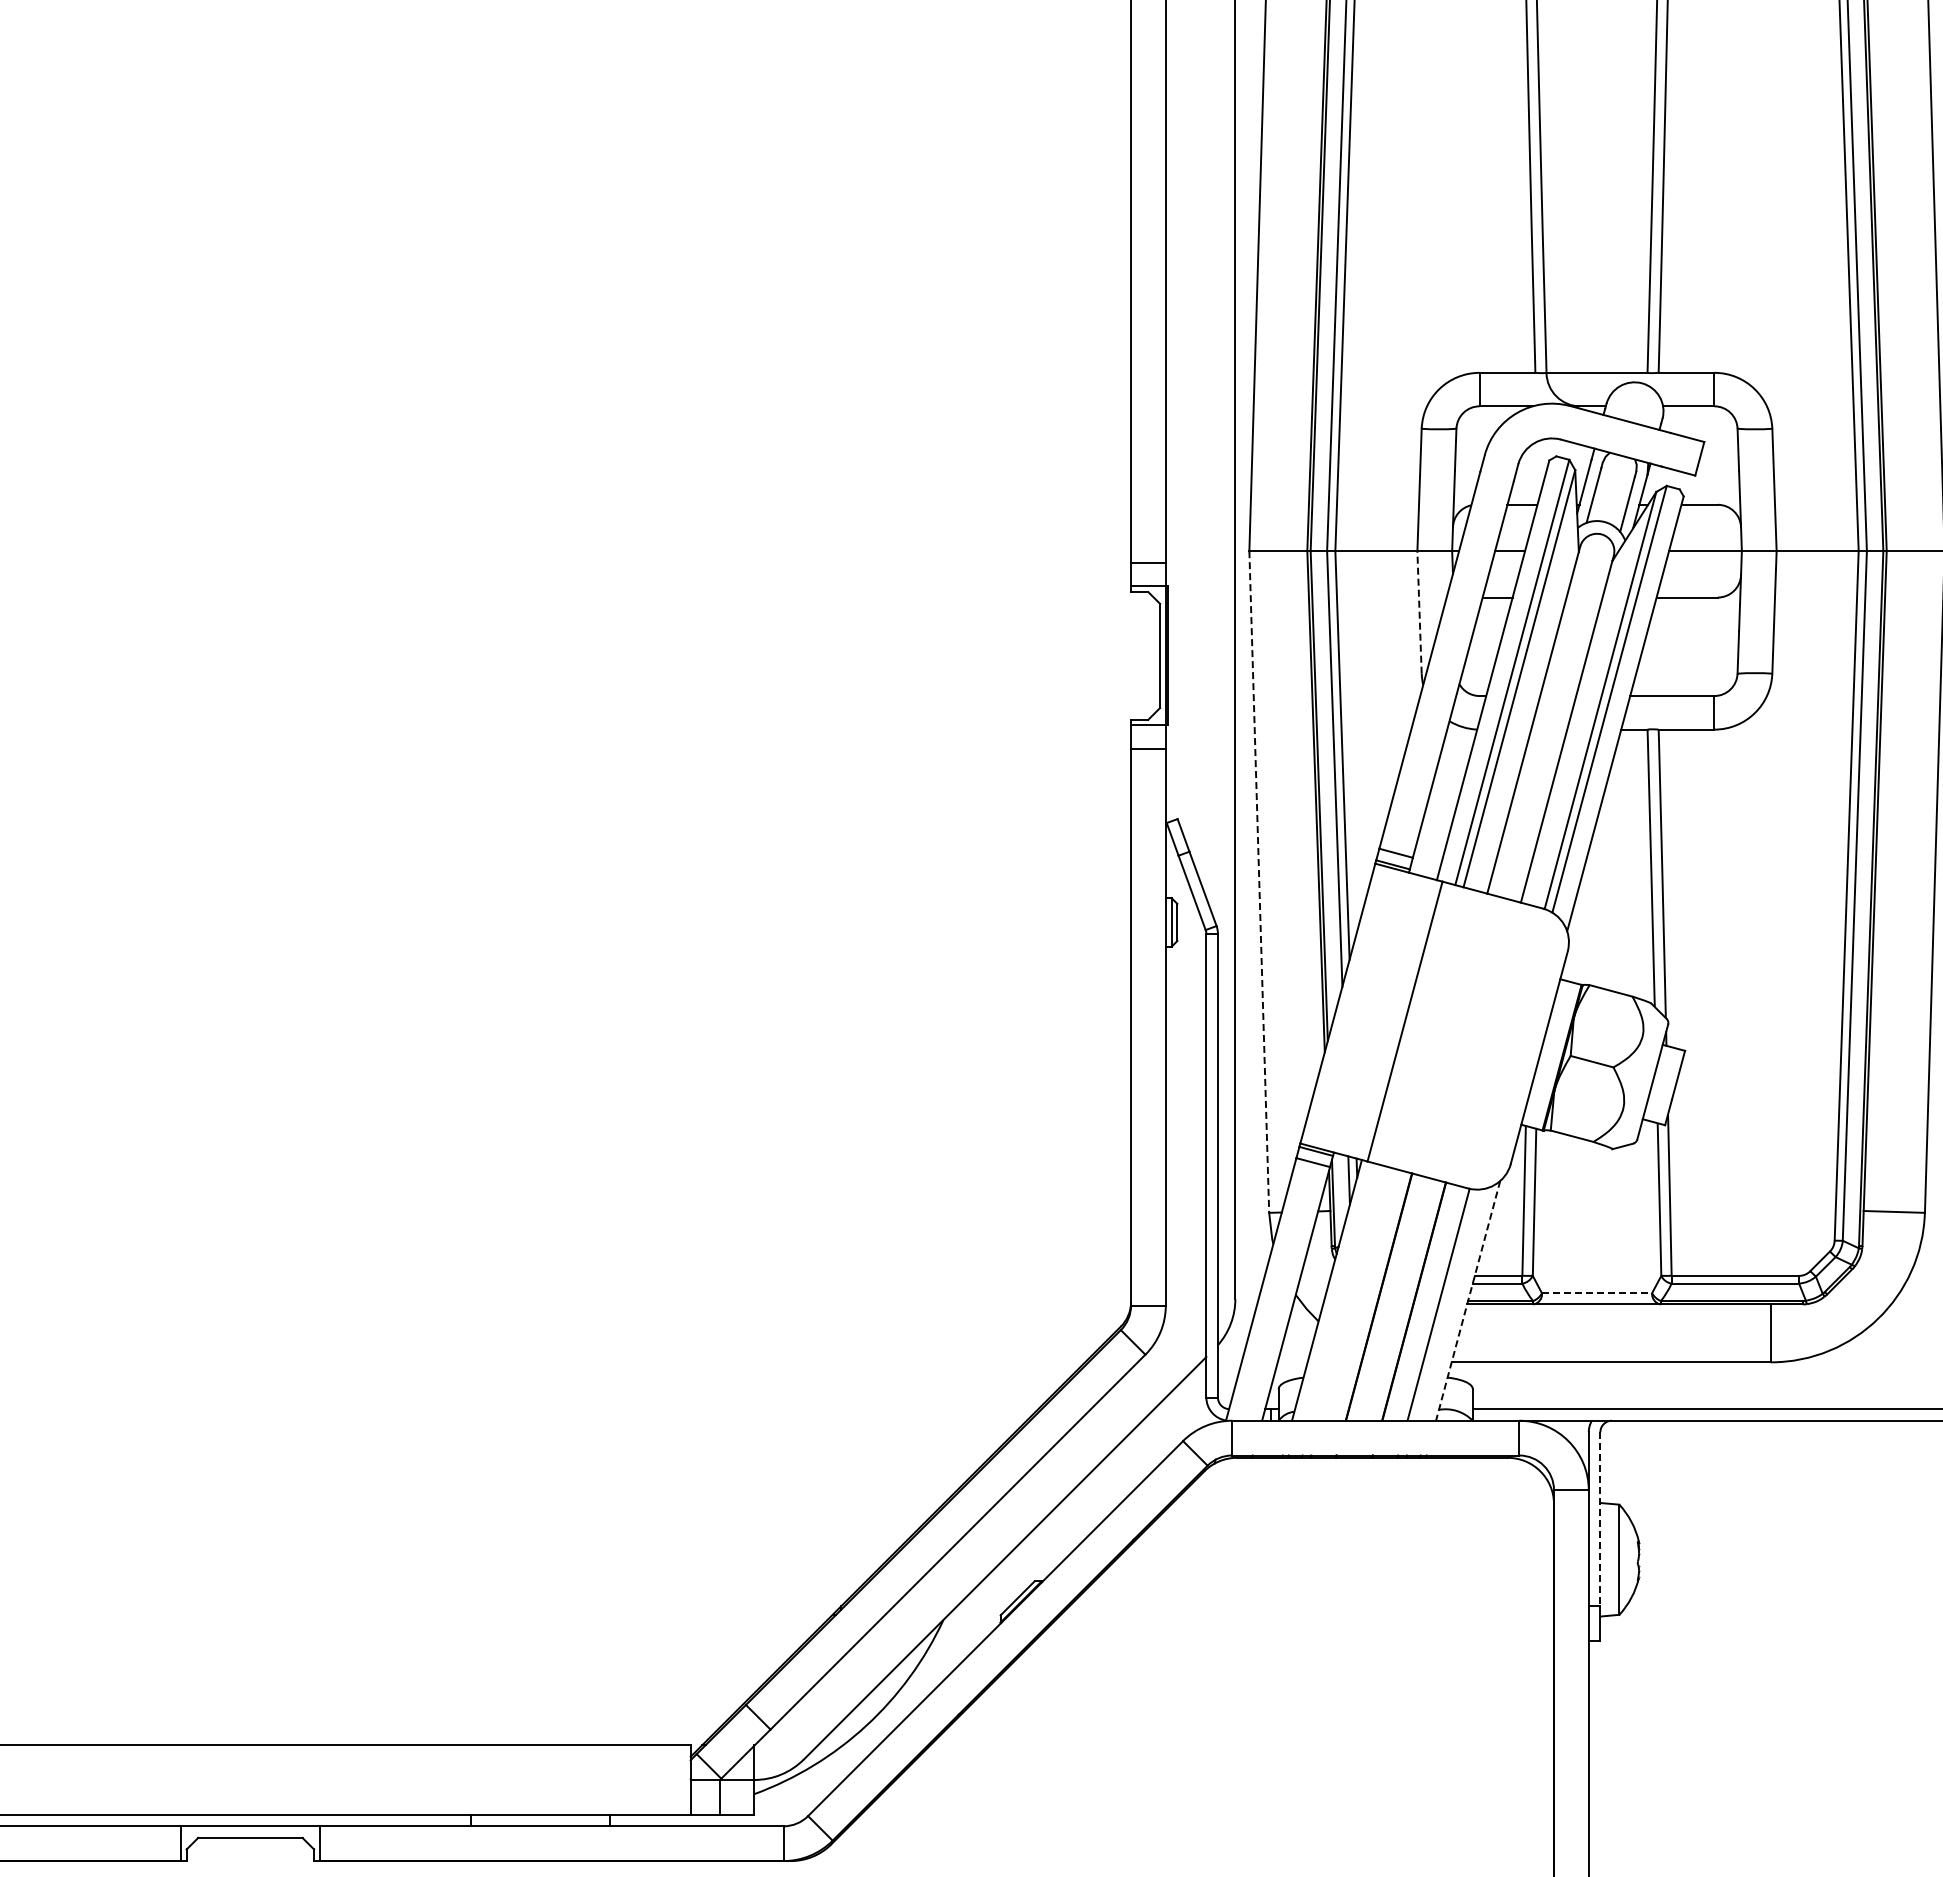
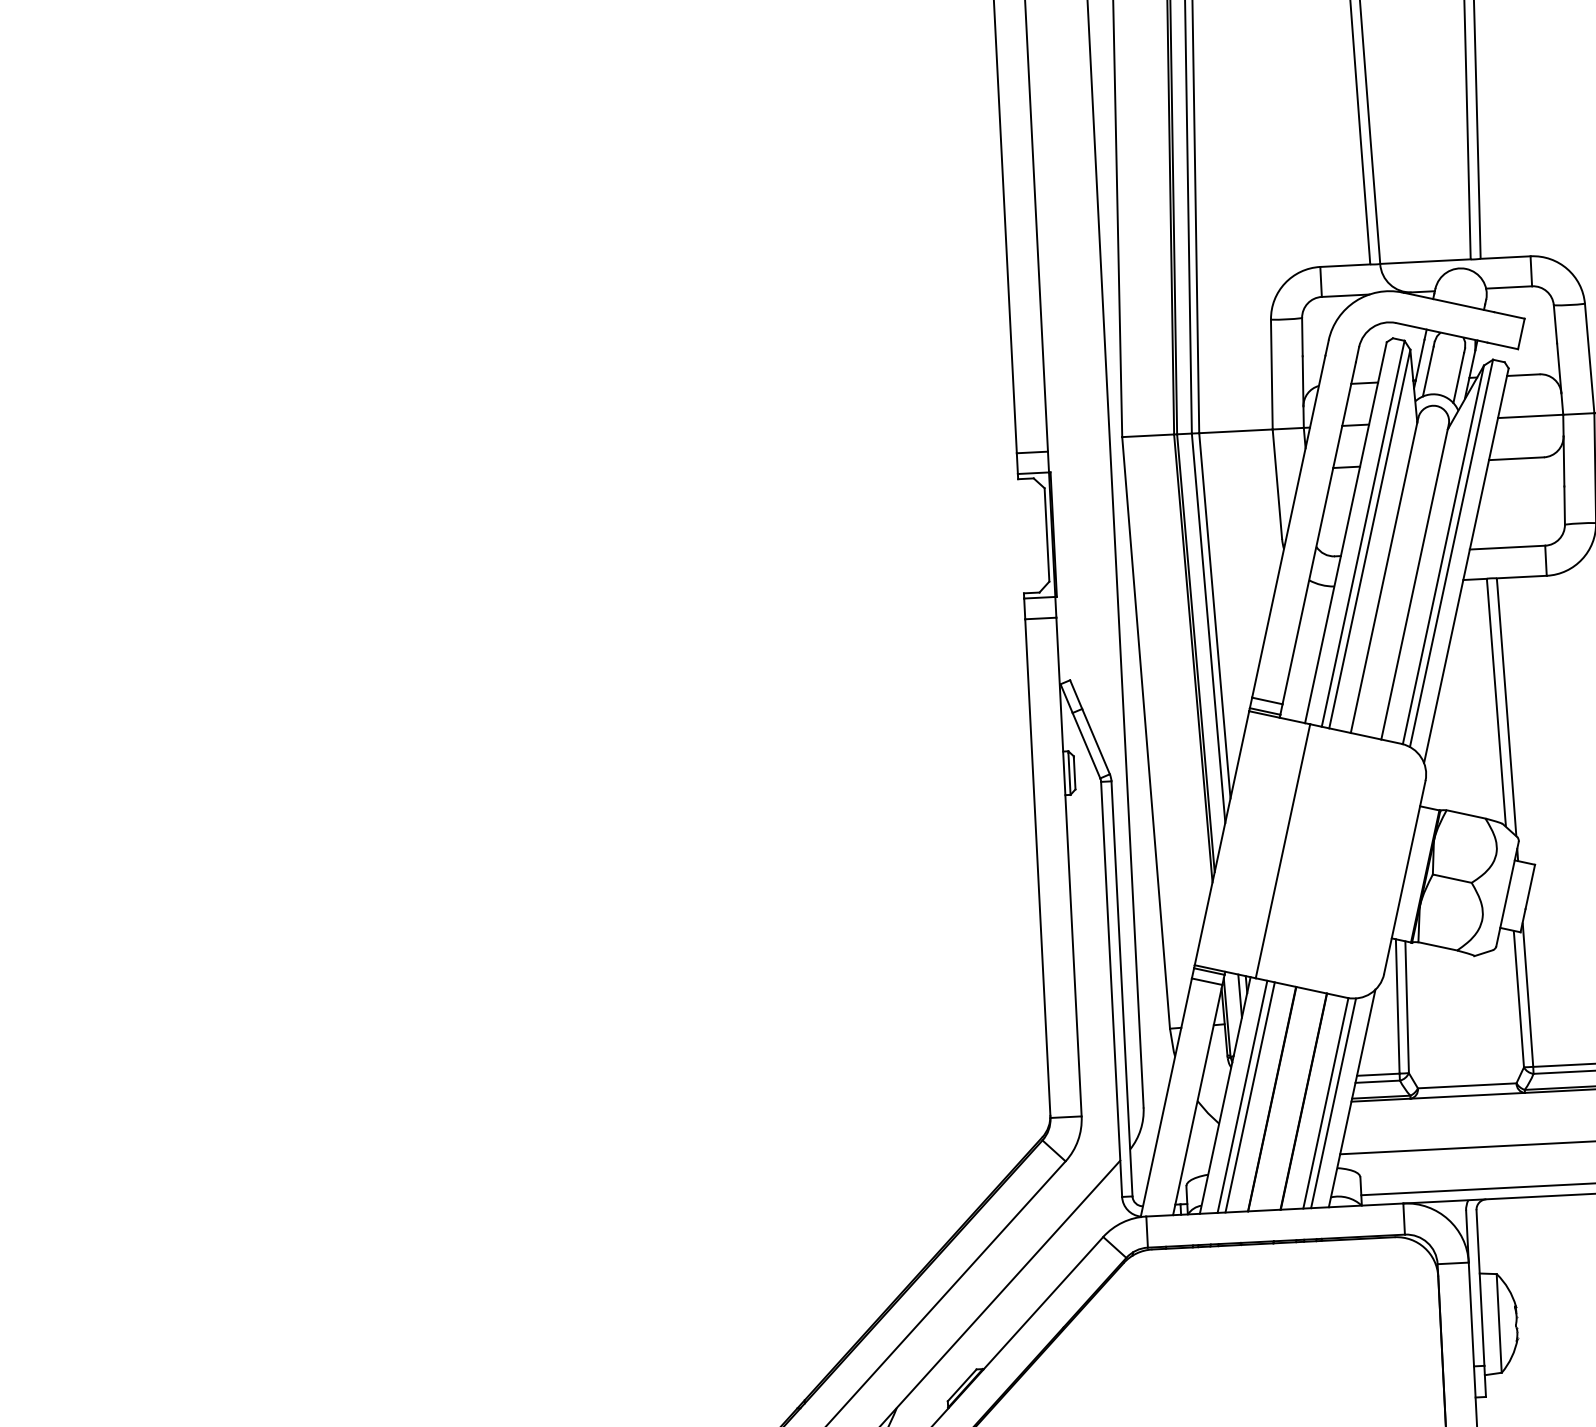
line: (1419, 611) -> (1277, 483), dashed -> solid
line: (1259, 882) -> (1146, 733), dashed -> solid
line: (1345, 1292) -> (1241, 1096), added
line: (1354, 1293) -> (1250, 1097), added
line: (1597, 1293) -> (1467, 1086), dashed -> solid
line: (1468, 1301) -> (1352, 1099), dashed -> solid
line: (1447, 1304) -> (1333, 1102), added
line: (1600, 1519) -> (1480, 1288), dashed -> solid

